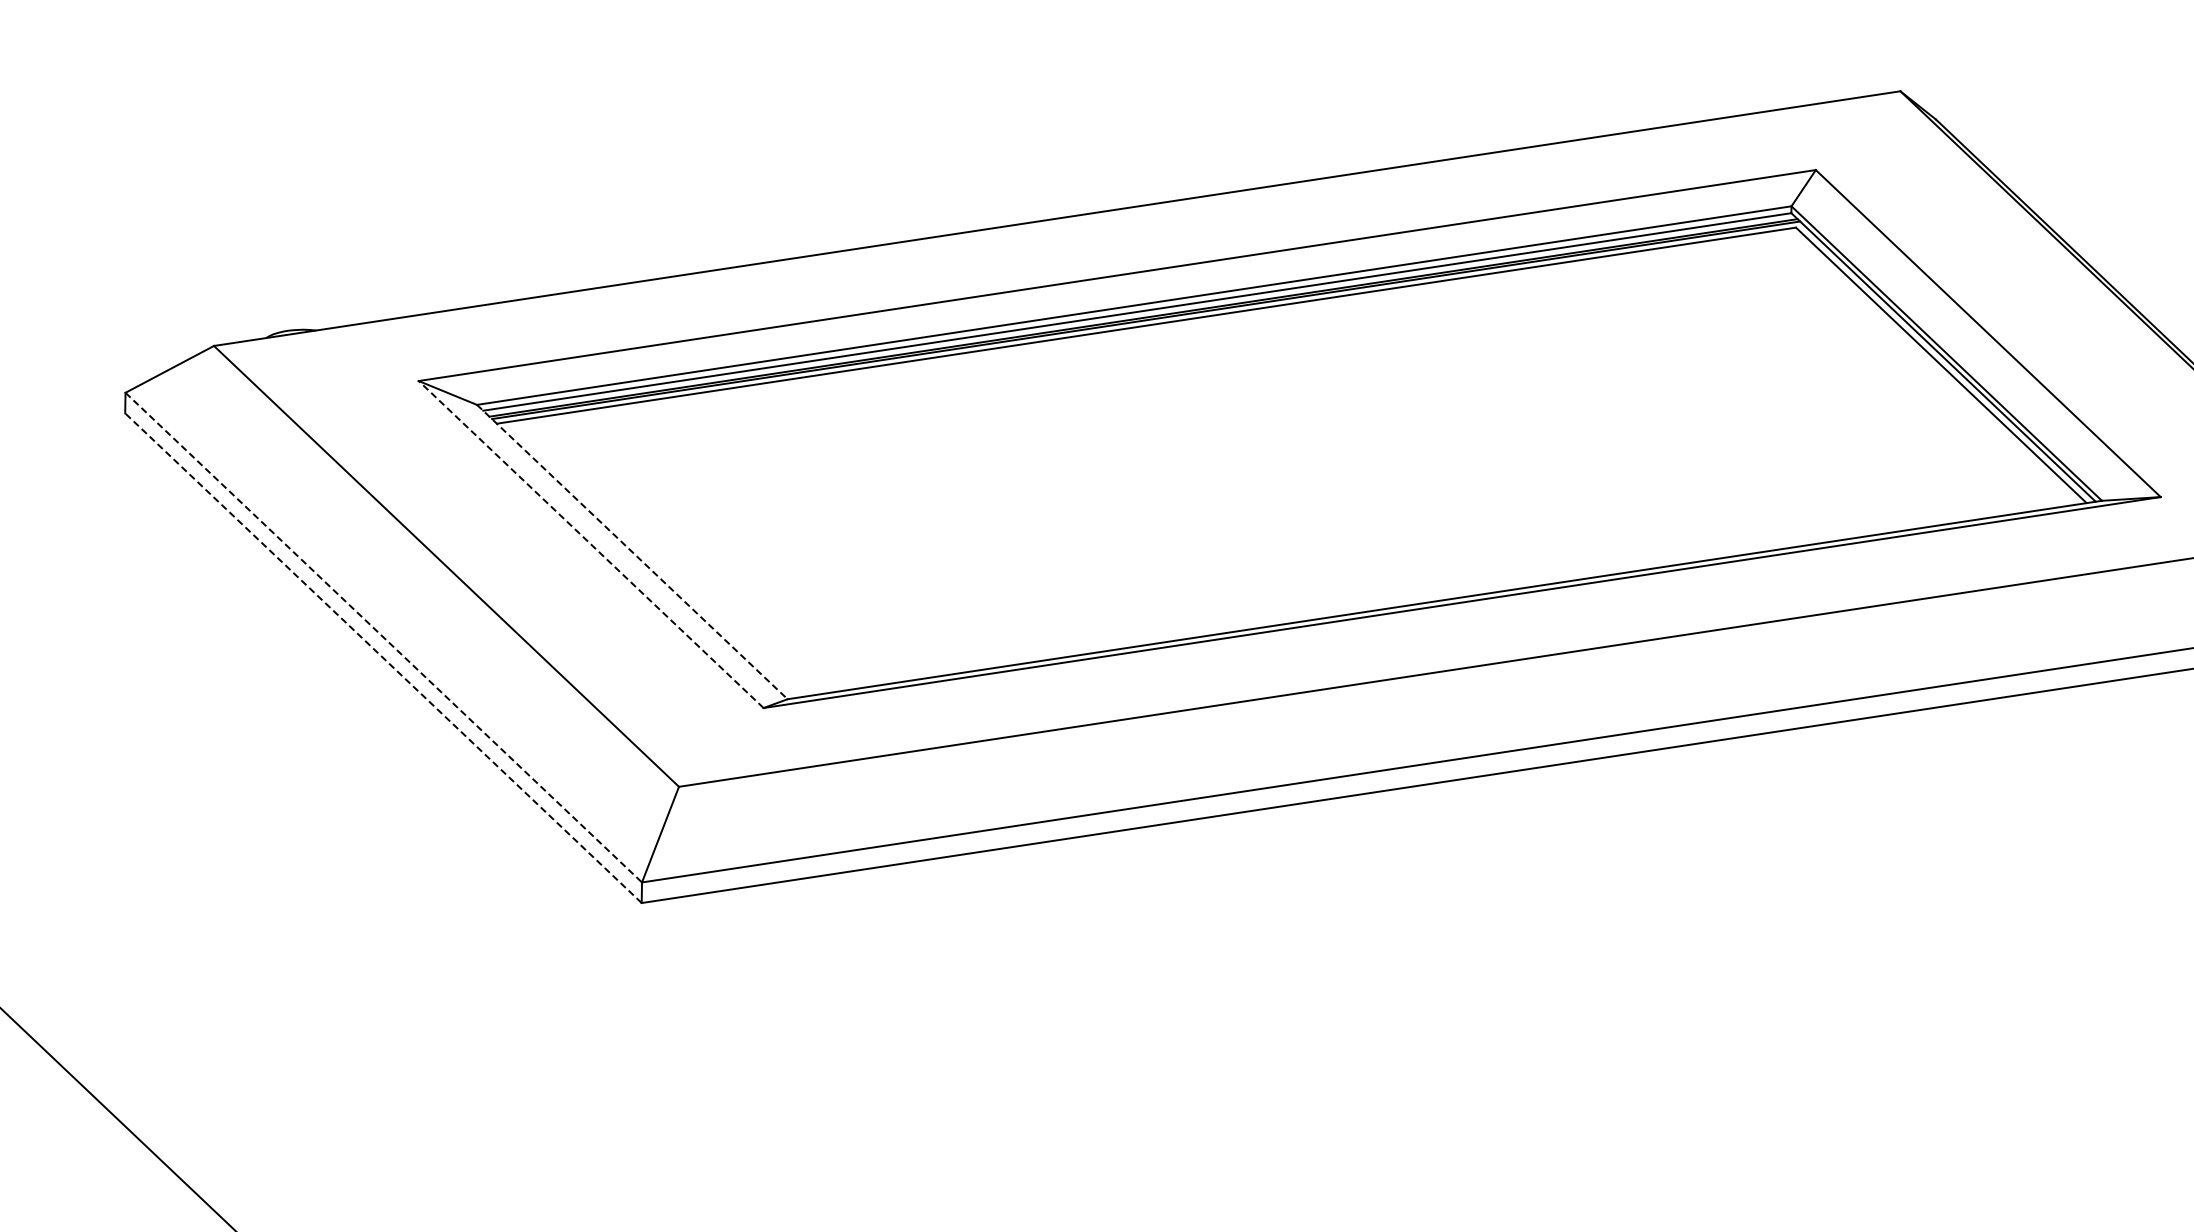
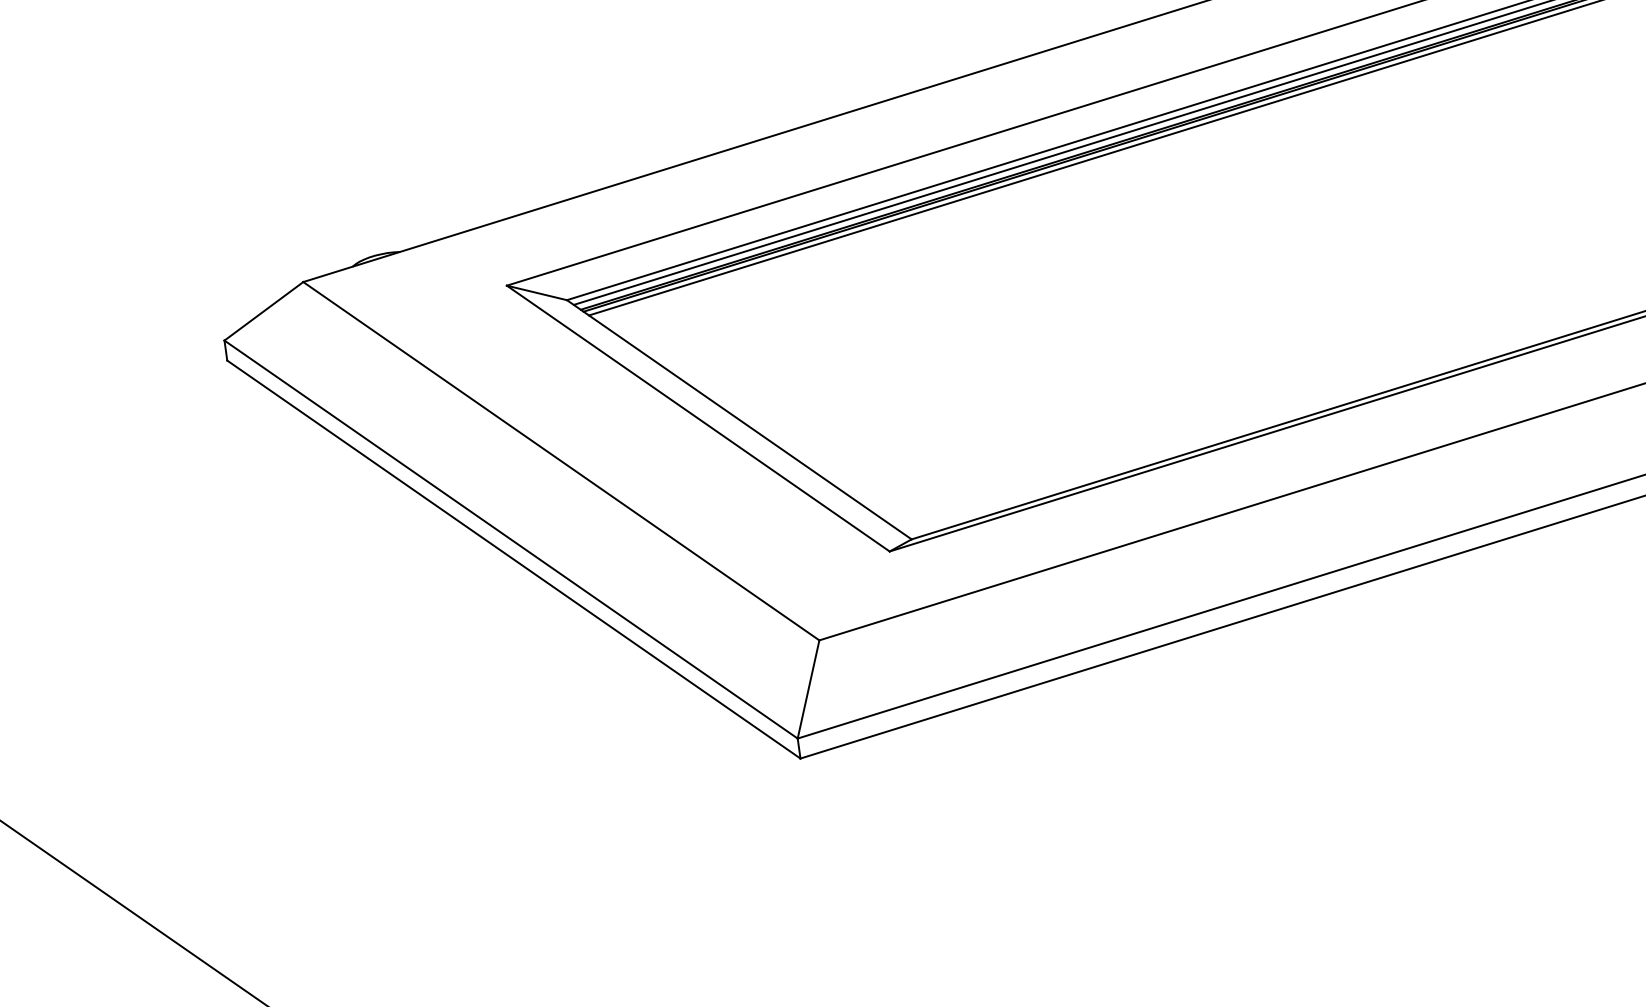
line: (591, 544) -> (698, 418), dashed -> solid
line: (632, 552) -> (739, 420), dashed -> solid
line: (383, 637) -> (510, 539), dashed -> solid
line: (383, 658) -> (513, 559), dashed -> solid

